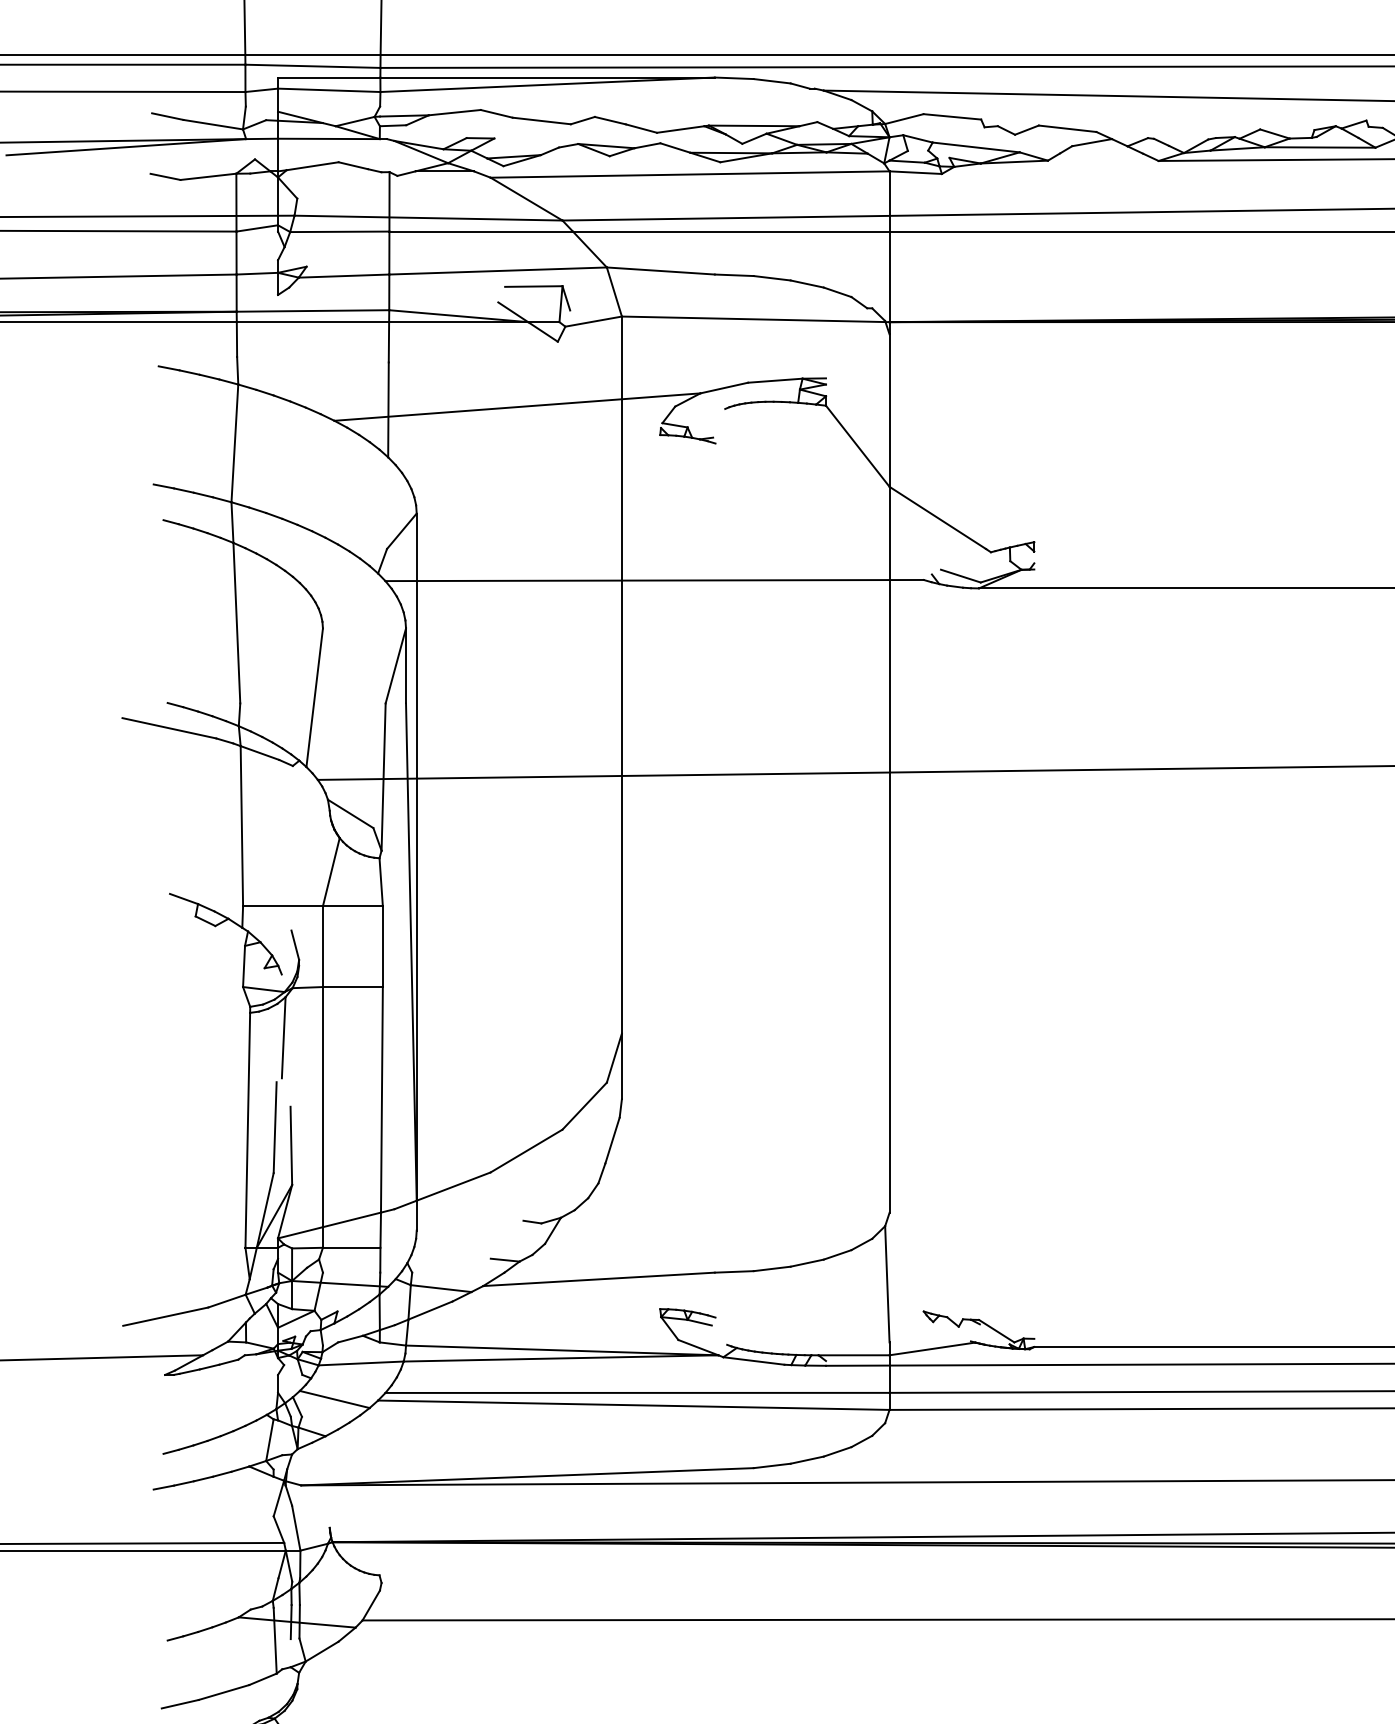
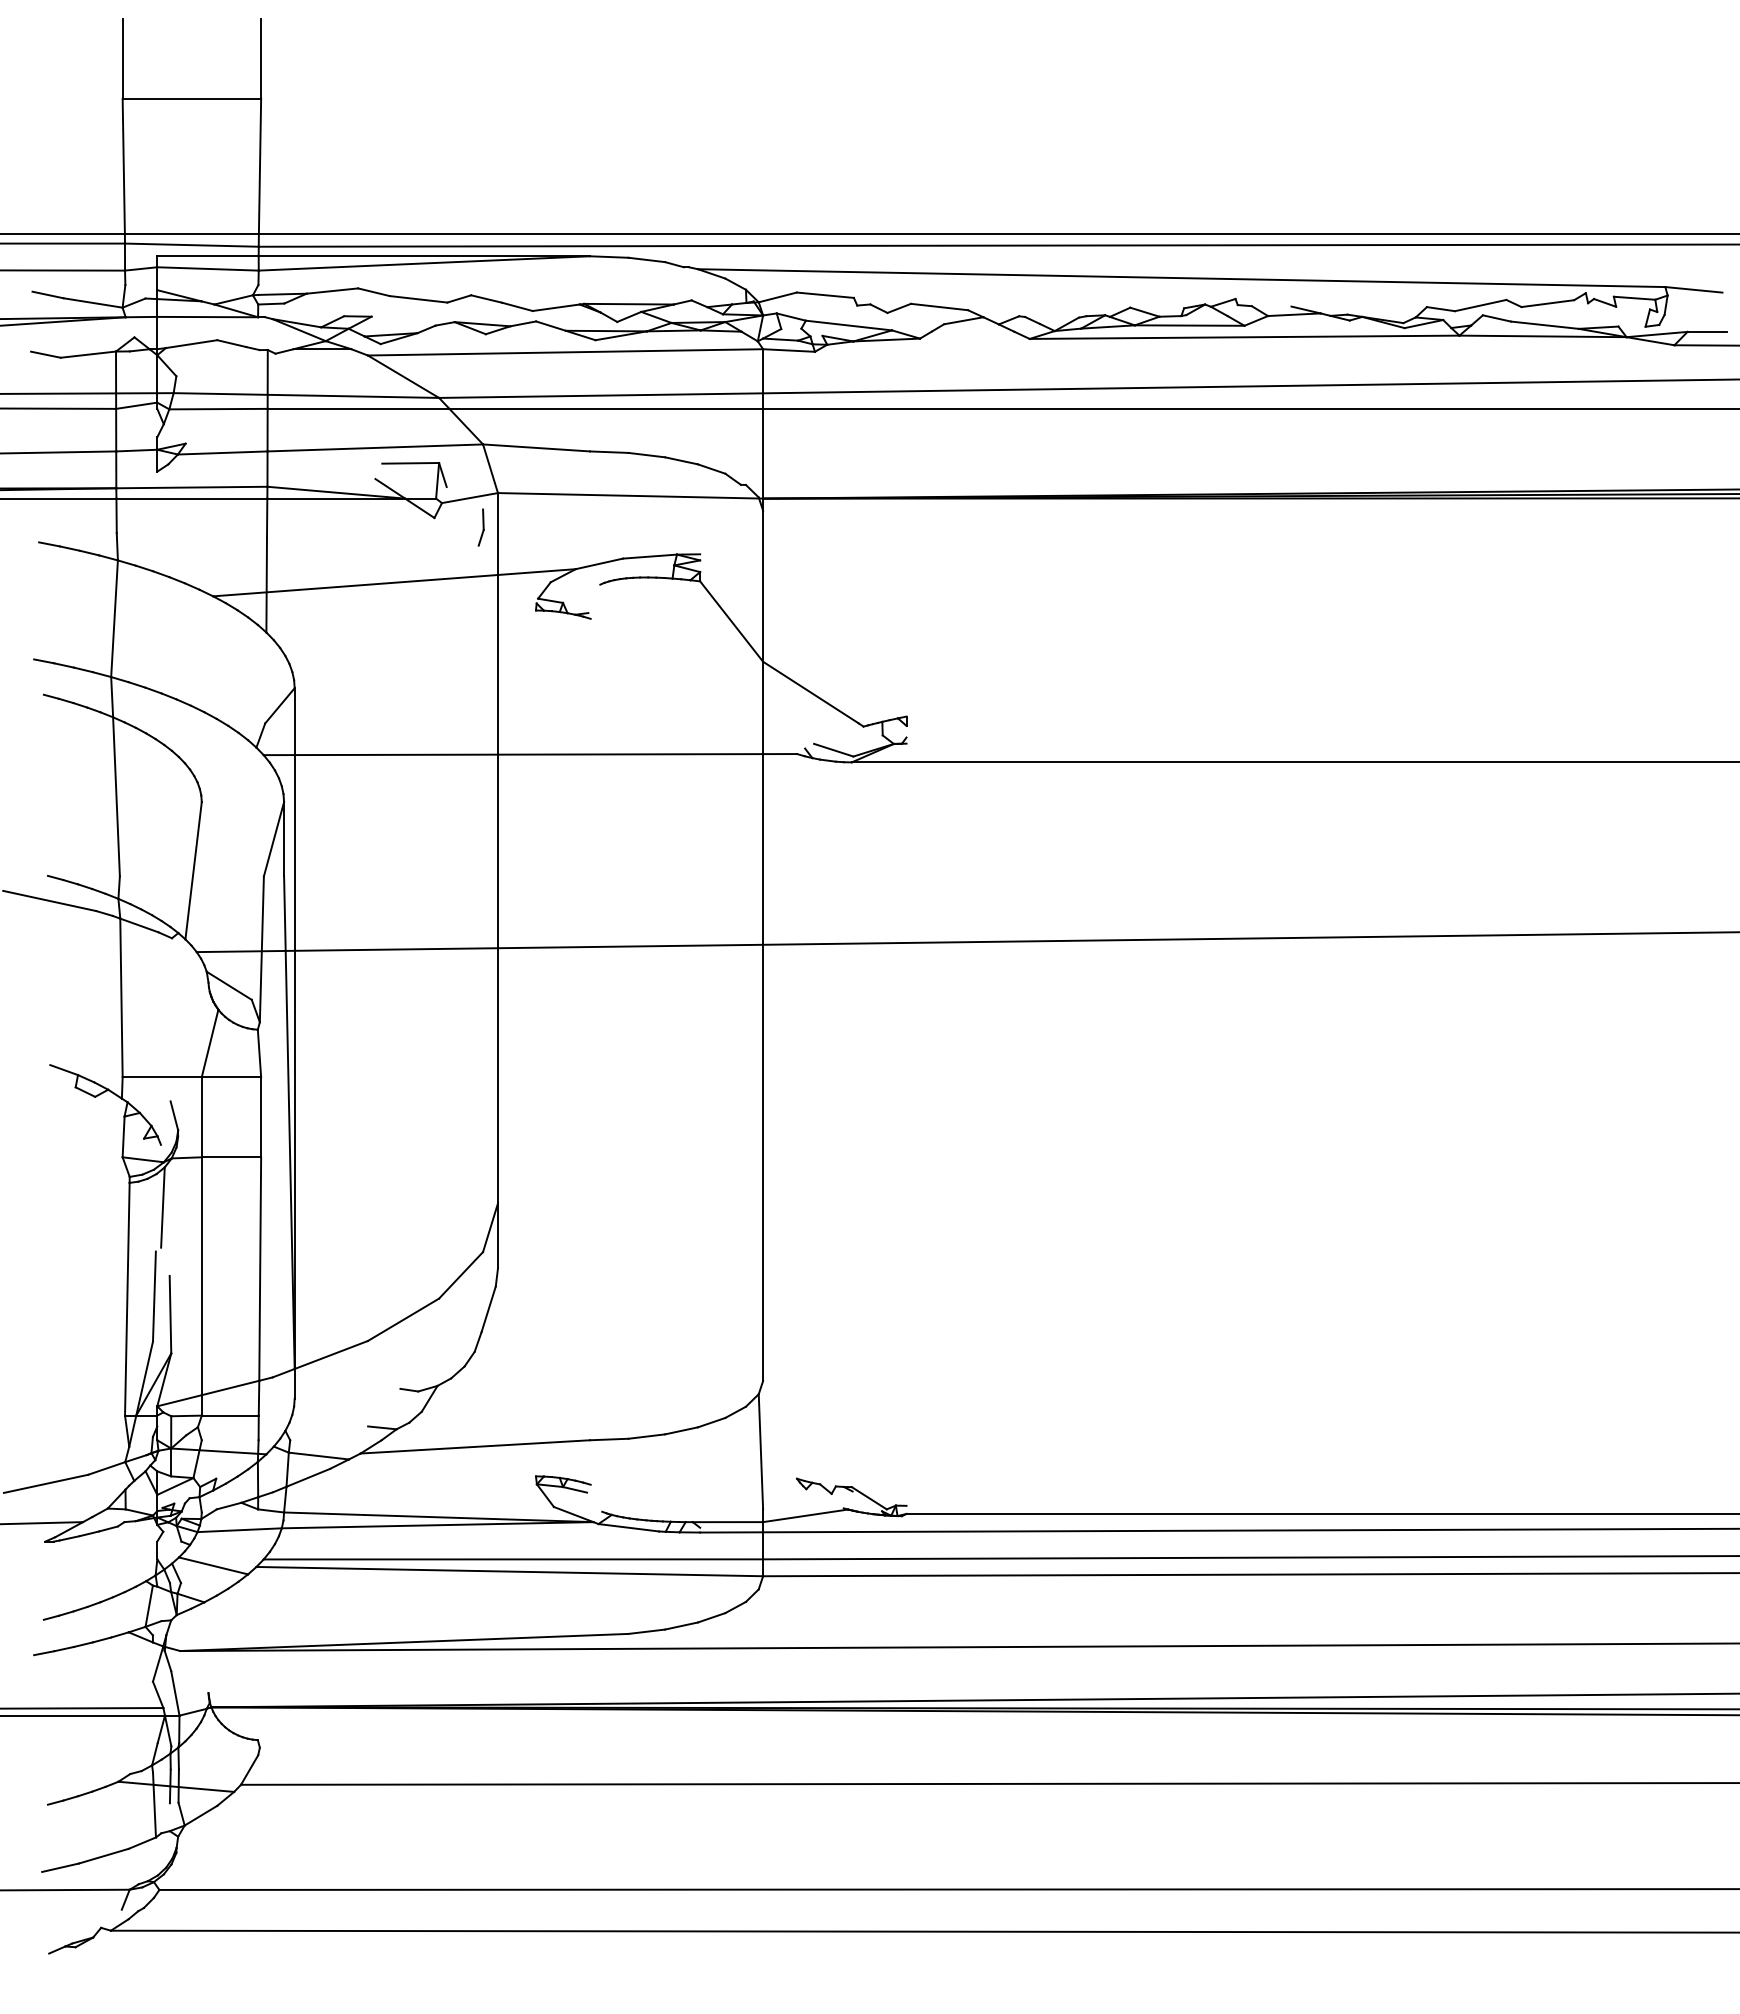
part: (604, 351) -> (480, 527), added

